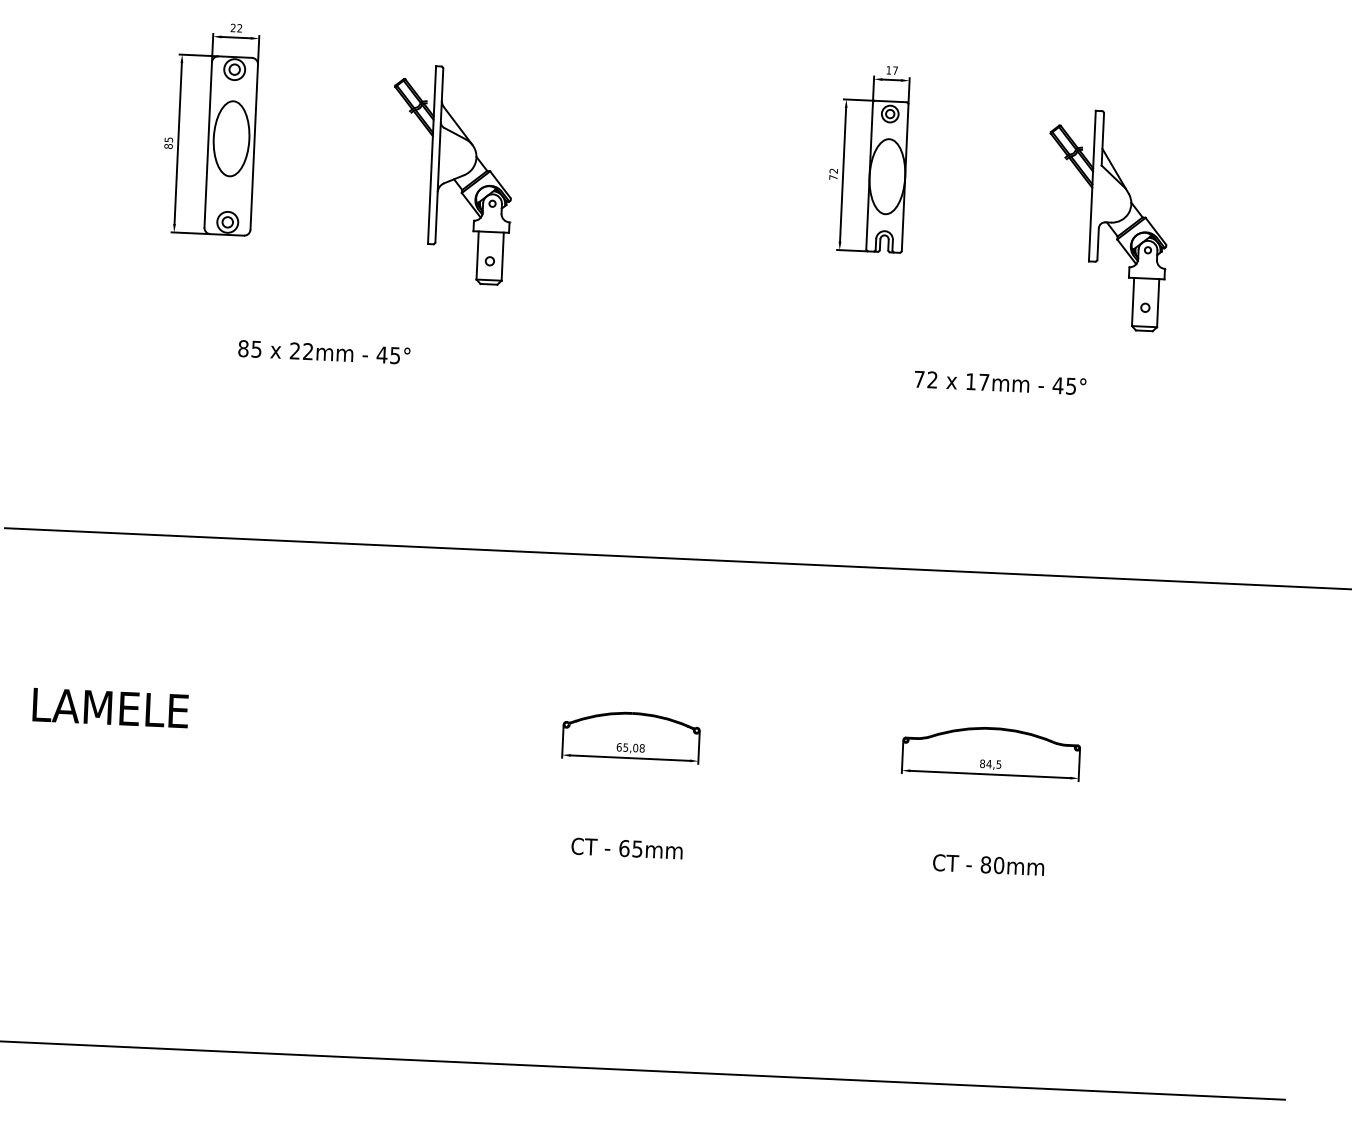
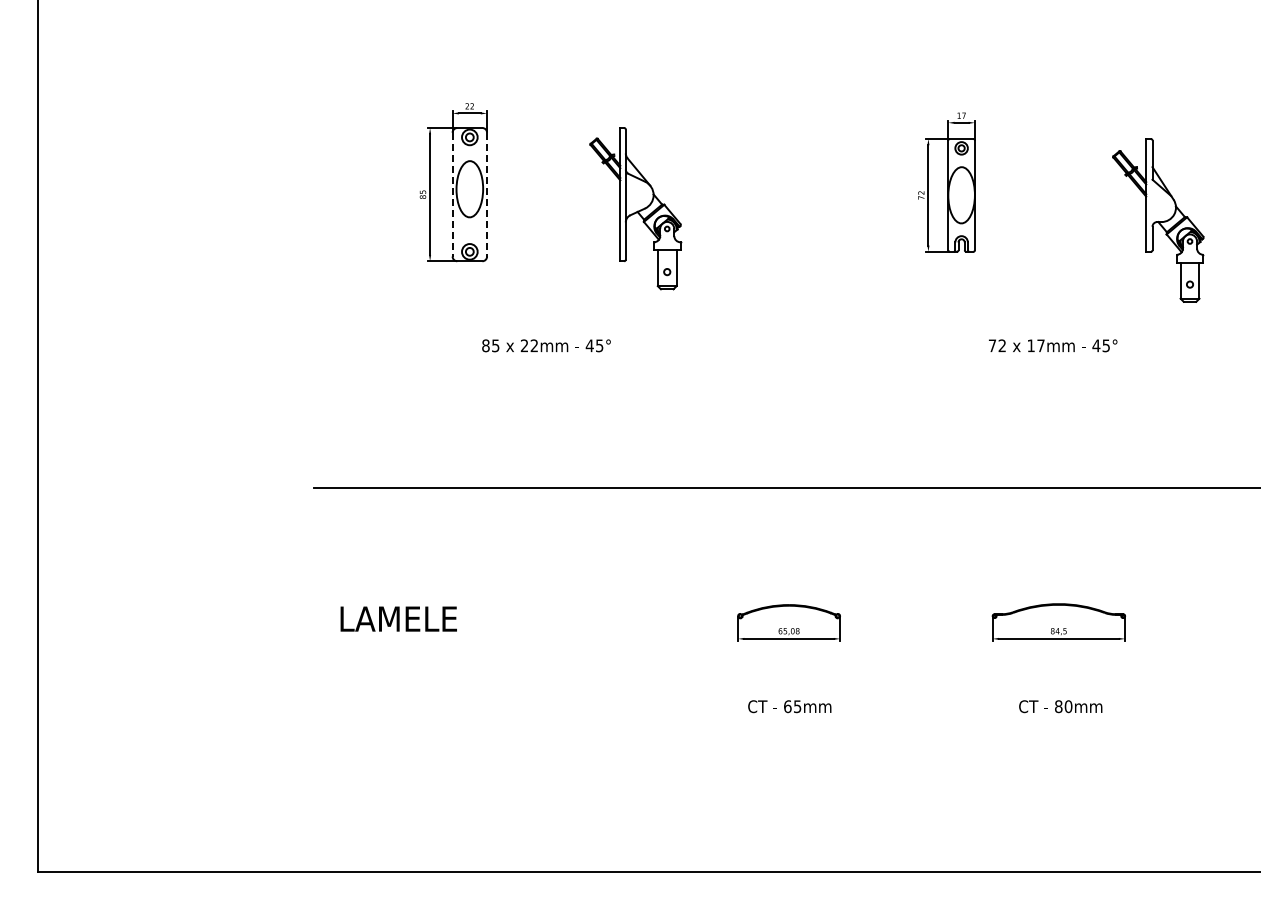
line: (208, 144) -> (452, 194), solid -> dashed
line: (254, 146) -> (487, 194), solid -> dashed
part: (1107, 220) -> (1158, 220), moved

